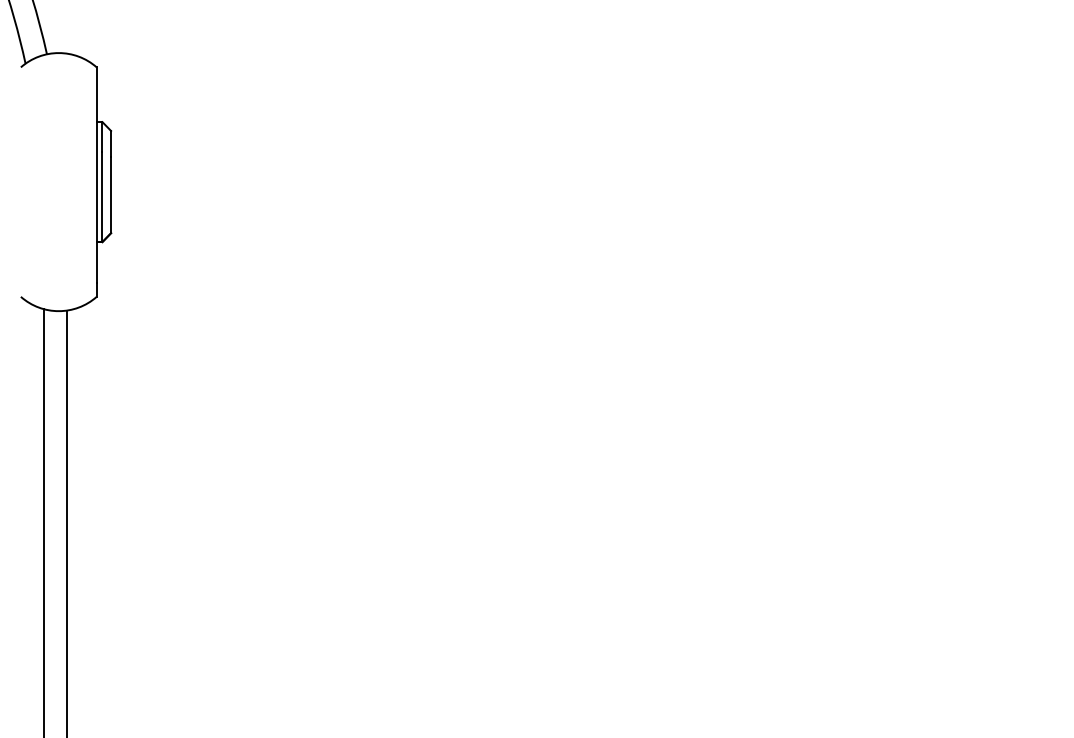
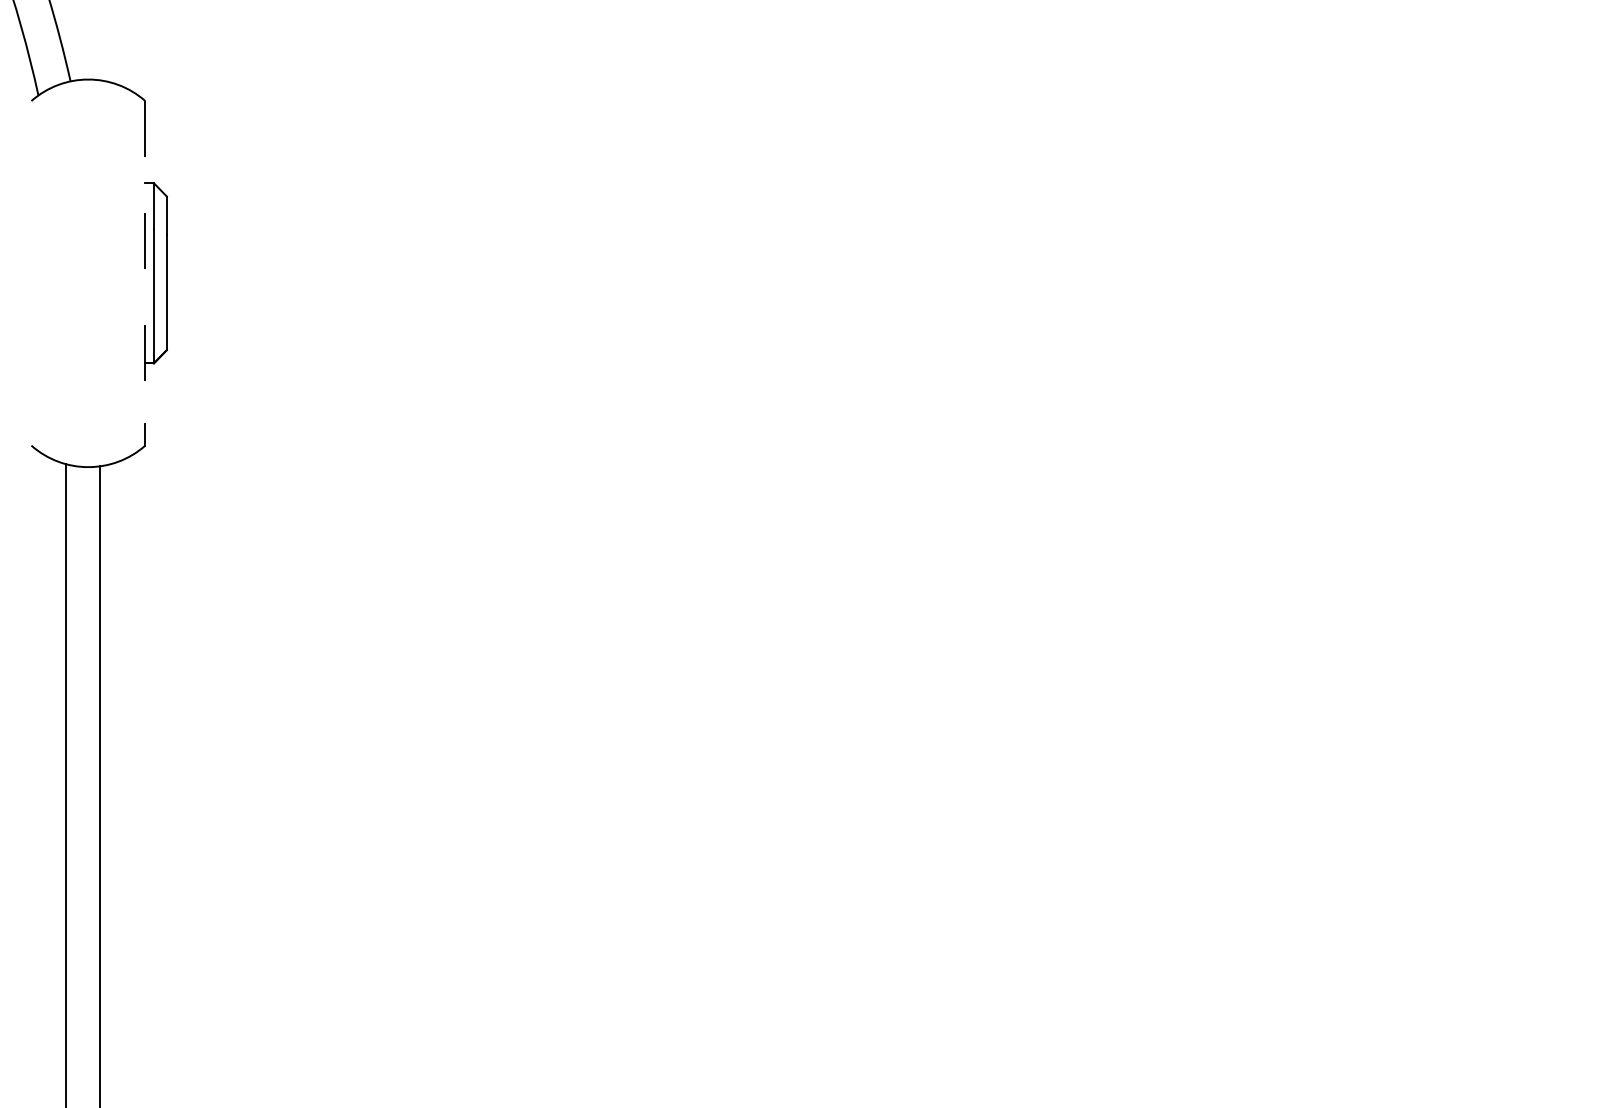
line: (96, 175) -> (144, 263), solid -> dashed

